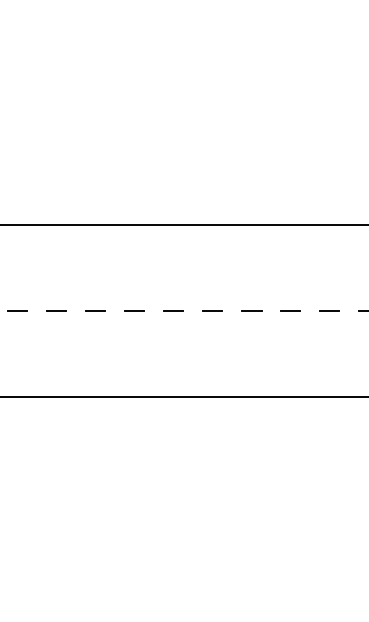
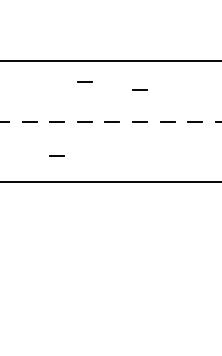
line: (95, 254) -> (84, 81), added
line: (173, 265) -> (139, 89), added
line: (56, 359) -> (57, 155), added

